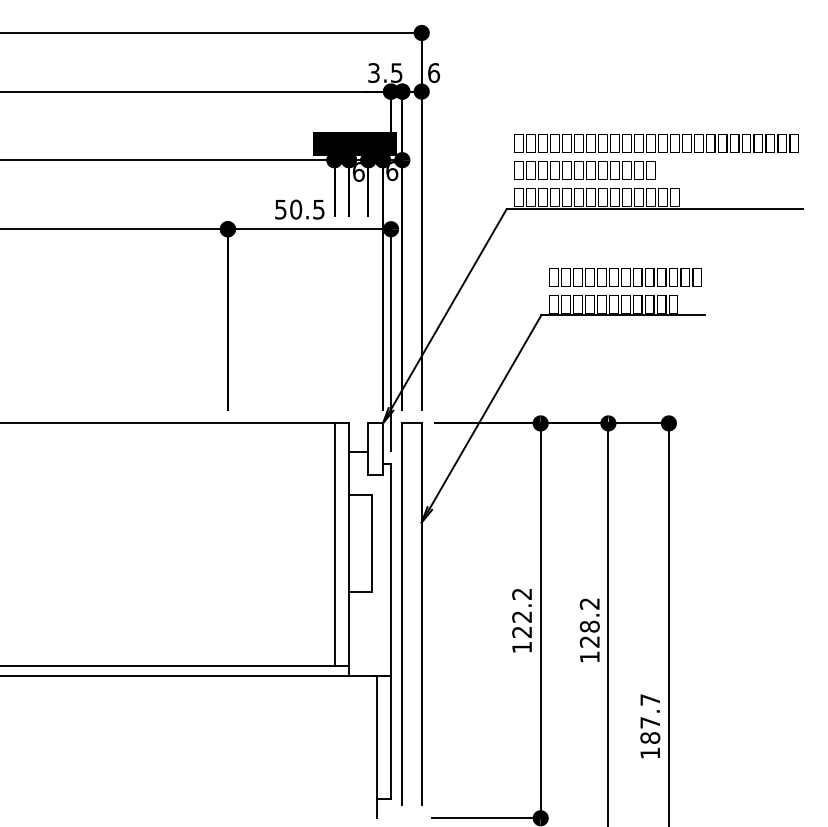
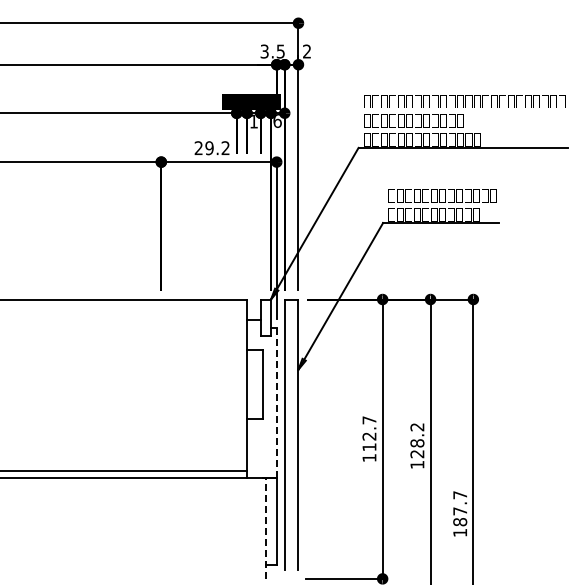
text: (434, 72) -> (307, 51), 6 -> 2
text: (358, 171) -> (253, 121), 6 -> 1
text: (298, 209) -> (211, 148), 50.5 -> 29.2
line: (334, 543) -> (236, 384), removed
line: (390, 568) -> (276, 402), solid -> dashed
text: (522, 612) -> (369, 433), 122.2 -> 112.7
line: (376, 747) -> (266, 528), solid -> dashed

